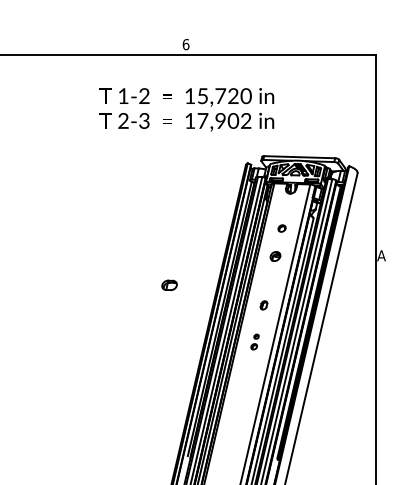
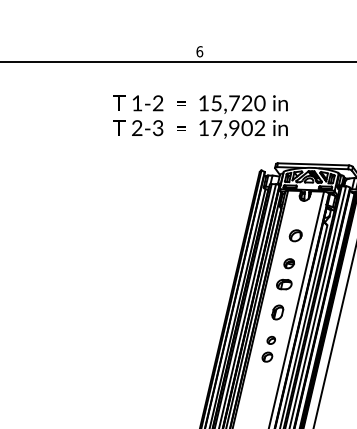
part: (281, 228) -> (295, 235), size x1.67
part: (169, 285) -> (284, 284), moved
part: (263, 305) -> (277, 312), size x1.67
part: (254, 341) -> (268, 348), size x1.67

